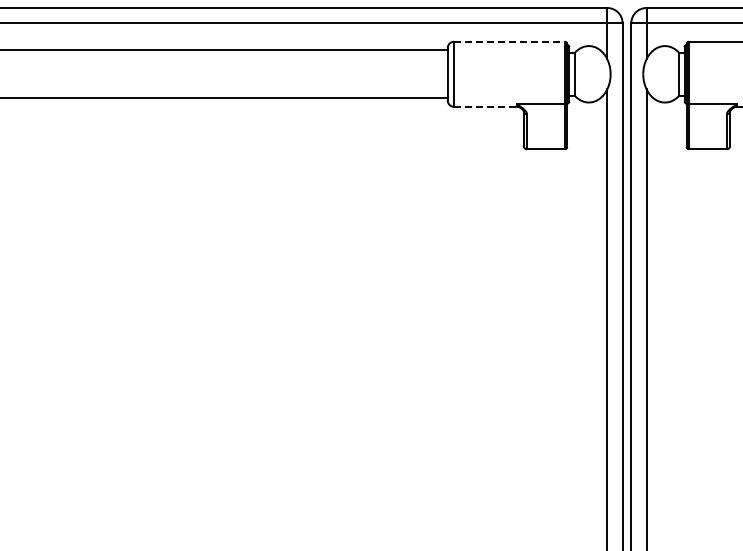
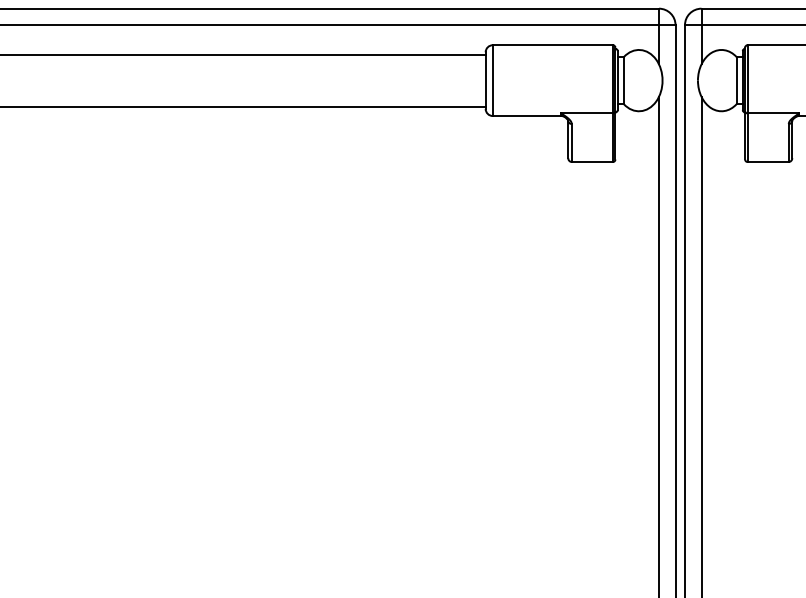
line: (510, 41) -> (553, 45), dashed -> solid
line: (485, 106) -> (526, 115), dashed -> solid

